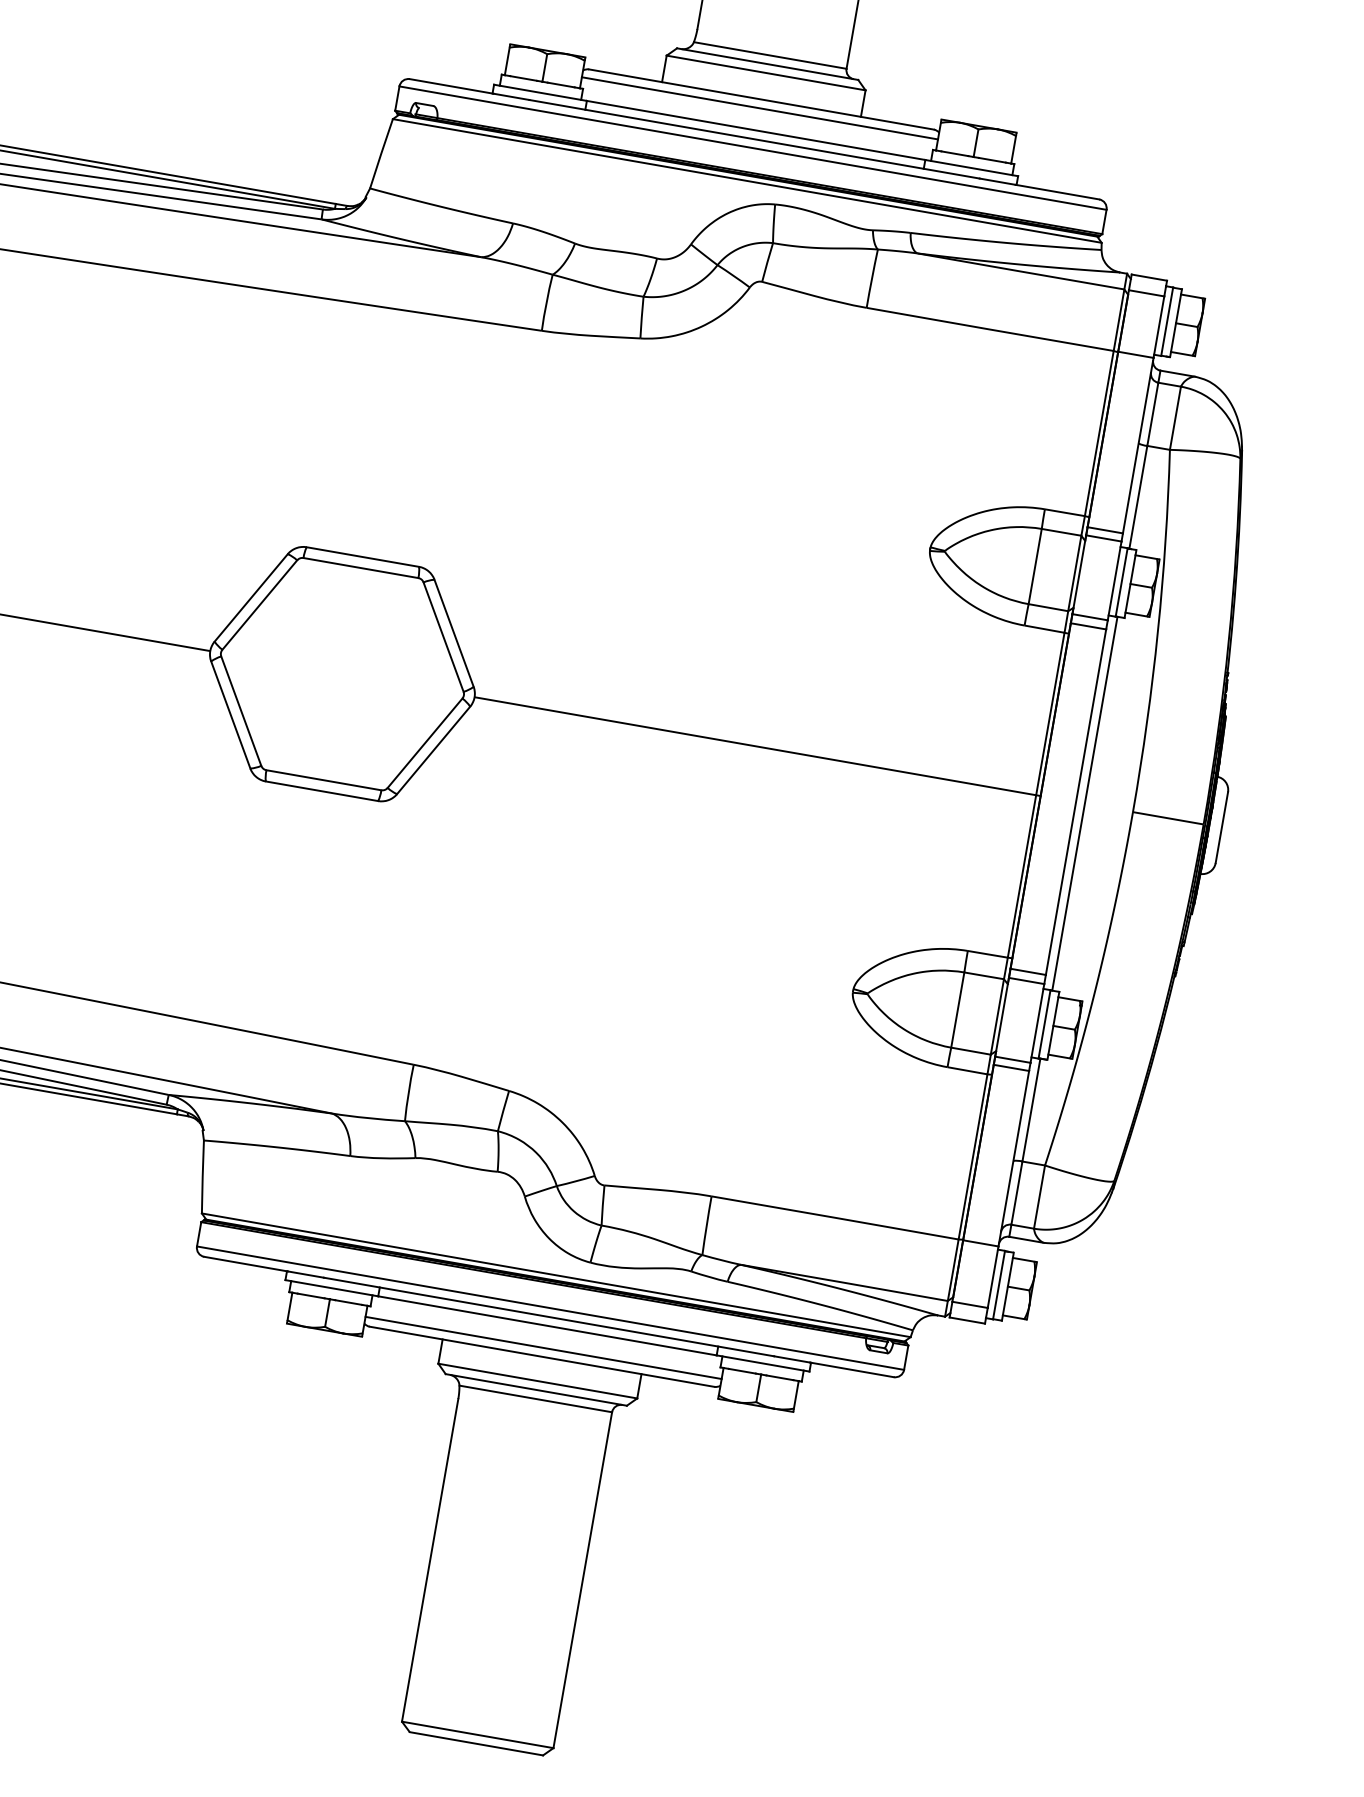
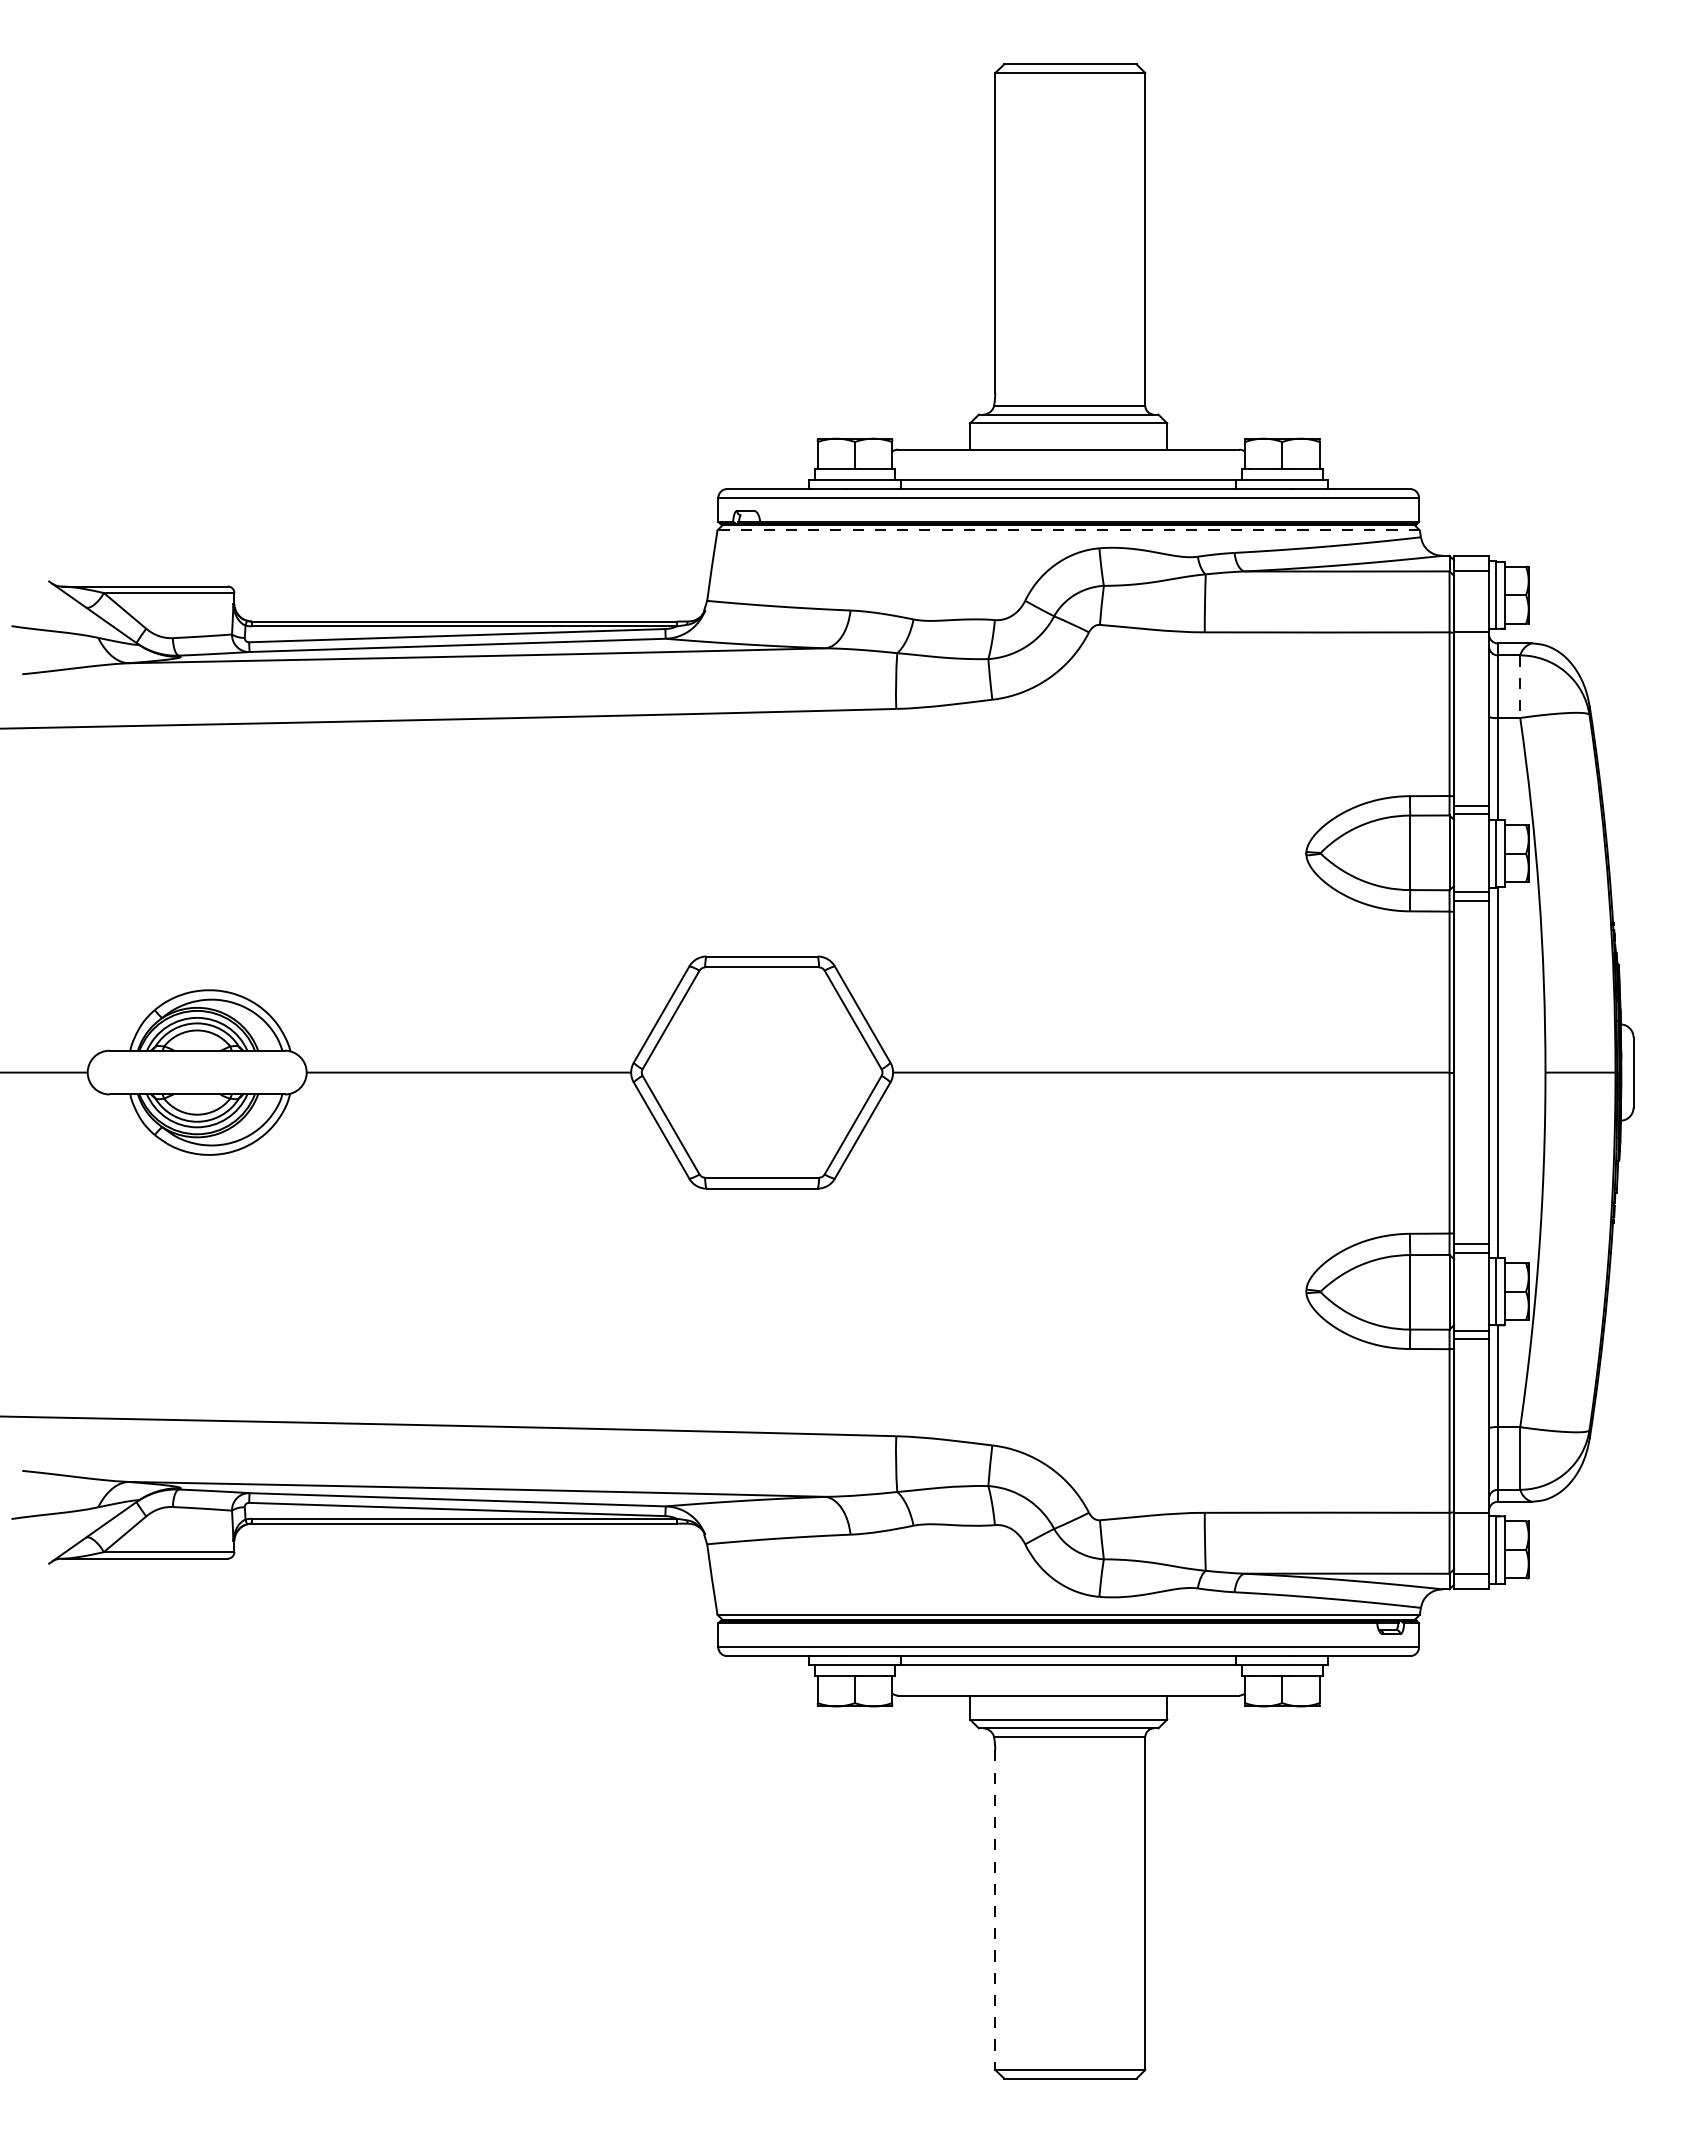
line: (759, 108) -> (1068, 458), removed
line: (747, 181) -> (1068, 530), solid -> dashed
line: (1175, 419) -> (1520, 687), solid -> dashed
line: (543, 1347) -> (1068, 1686), removed
line: (430, 1560) -> (995, 1910), solid -> dashed

